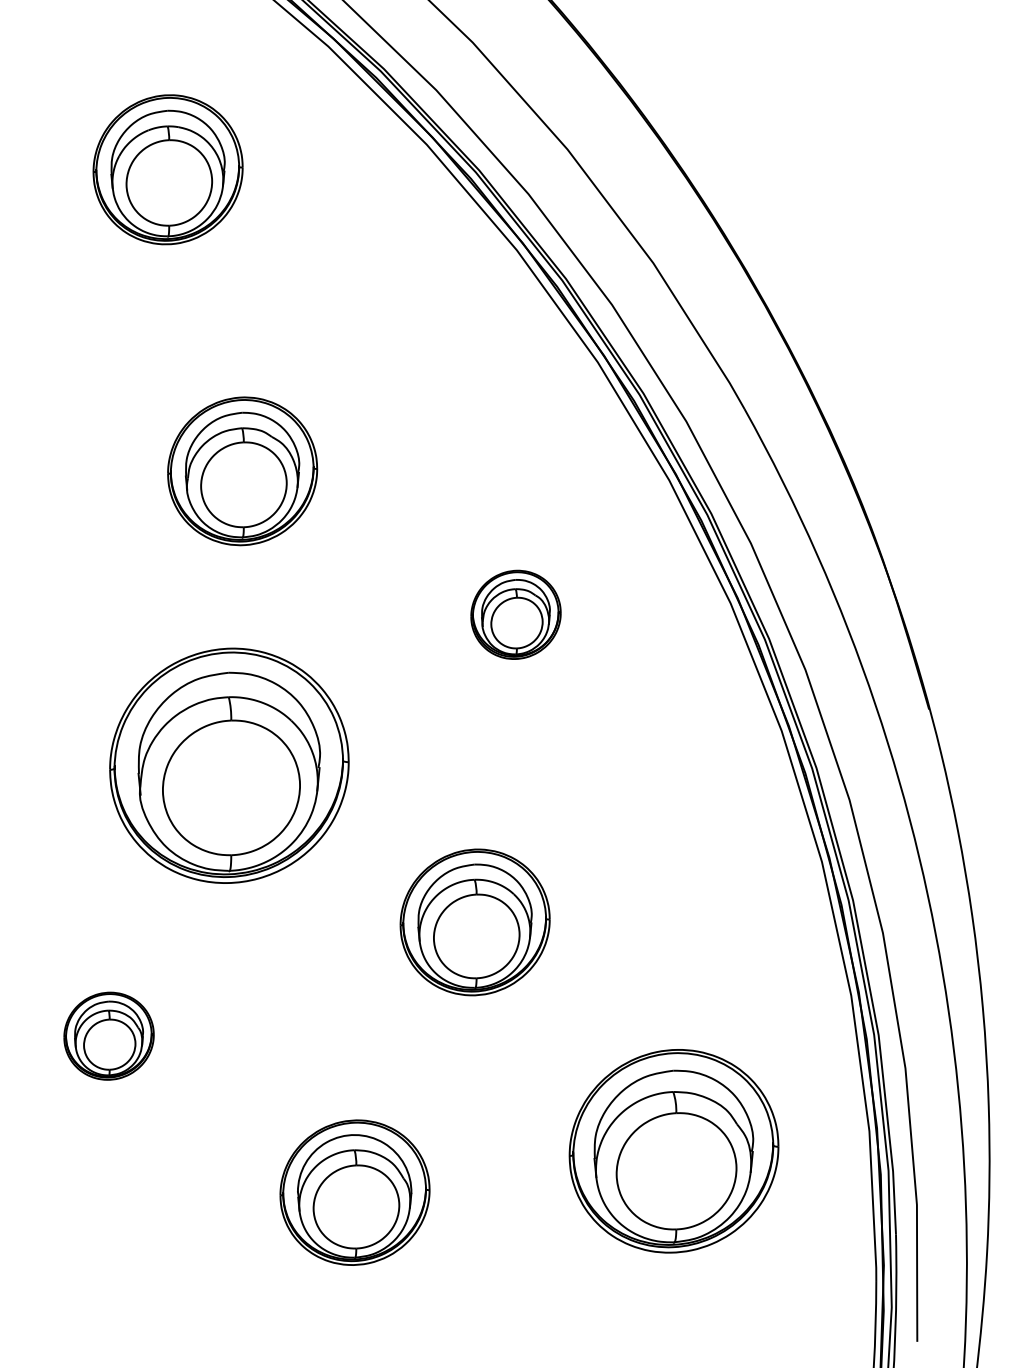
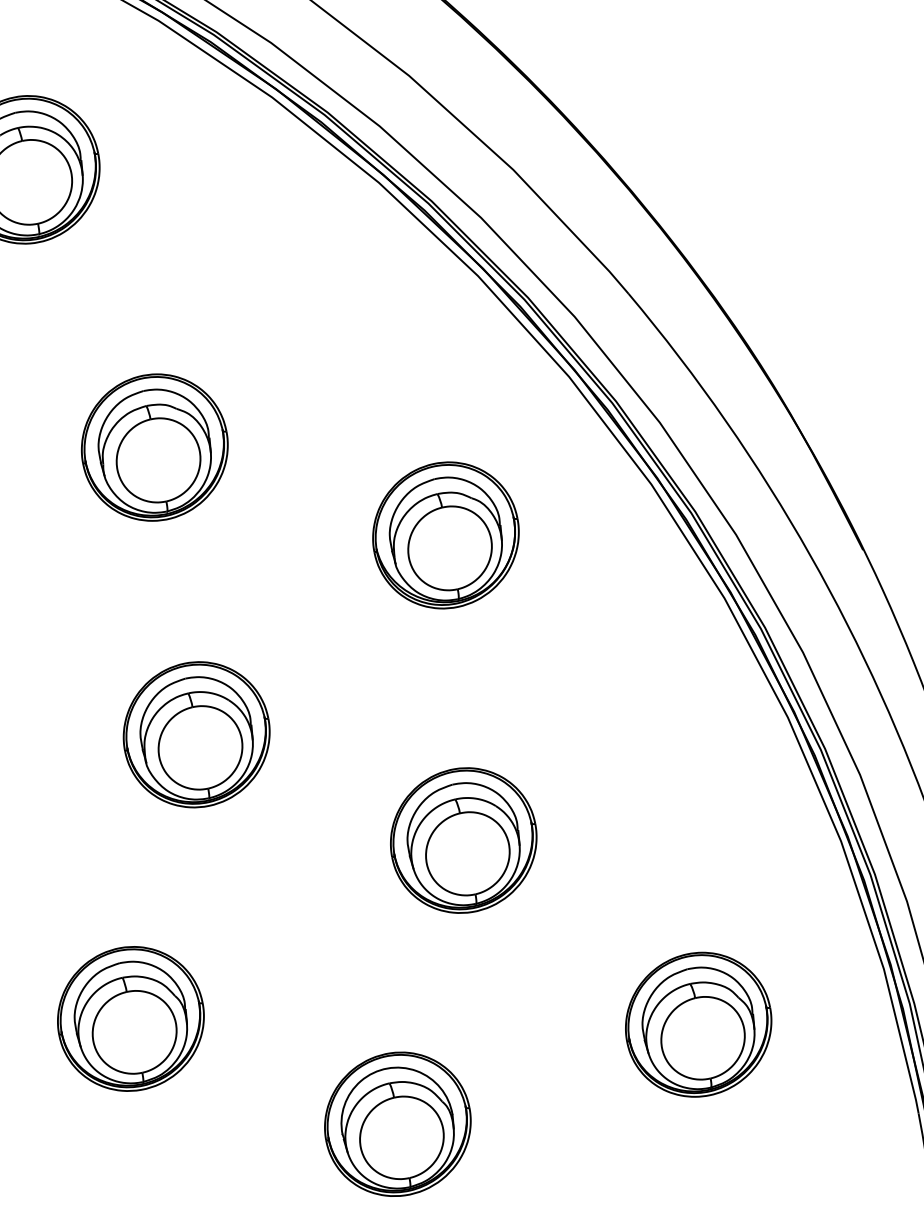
part: (515, 614) -> (445, 535), size x1.67
part: (228, 765) -> (195, 734), size x0.62
part: (108, 1035) -> (130, 1018), size x1.67
part: (673, 1150) -> (698, 1024), size x0.71

